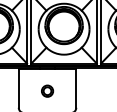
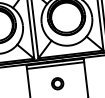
line: (47, 72) -> (55, 65), added

